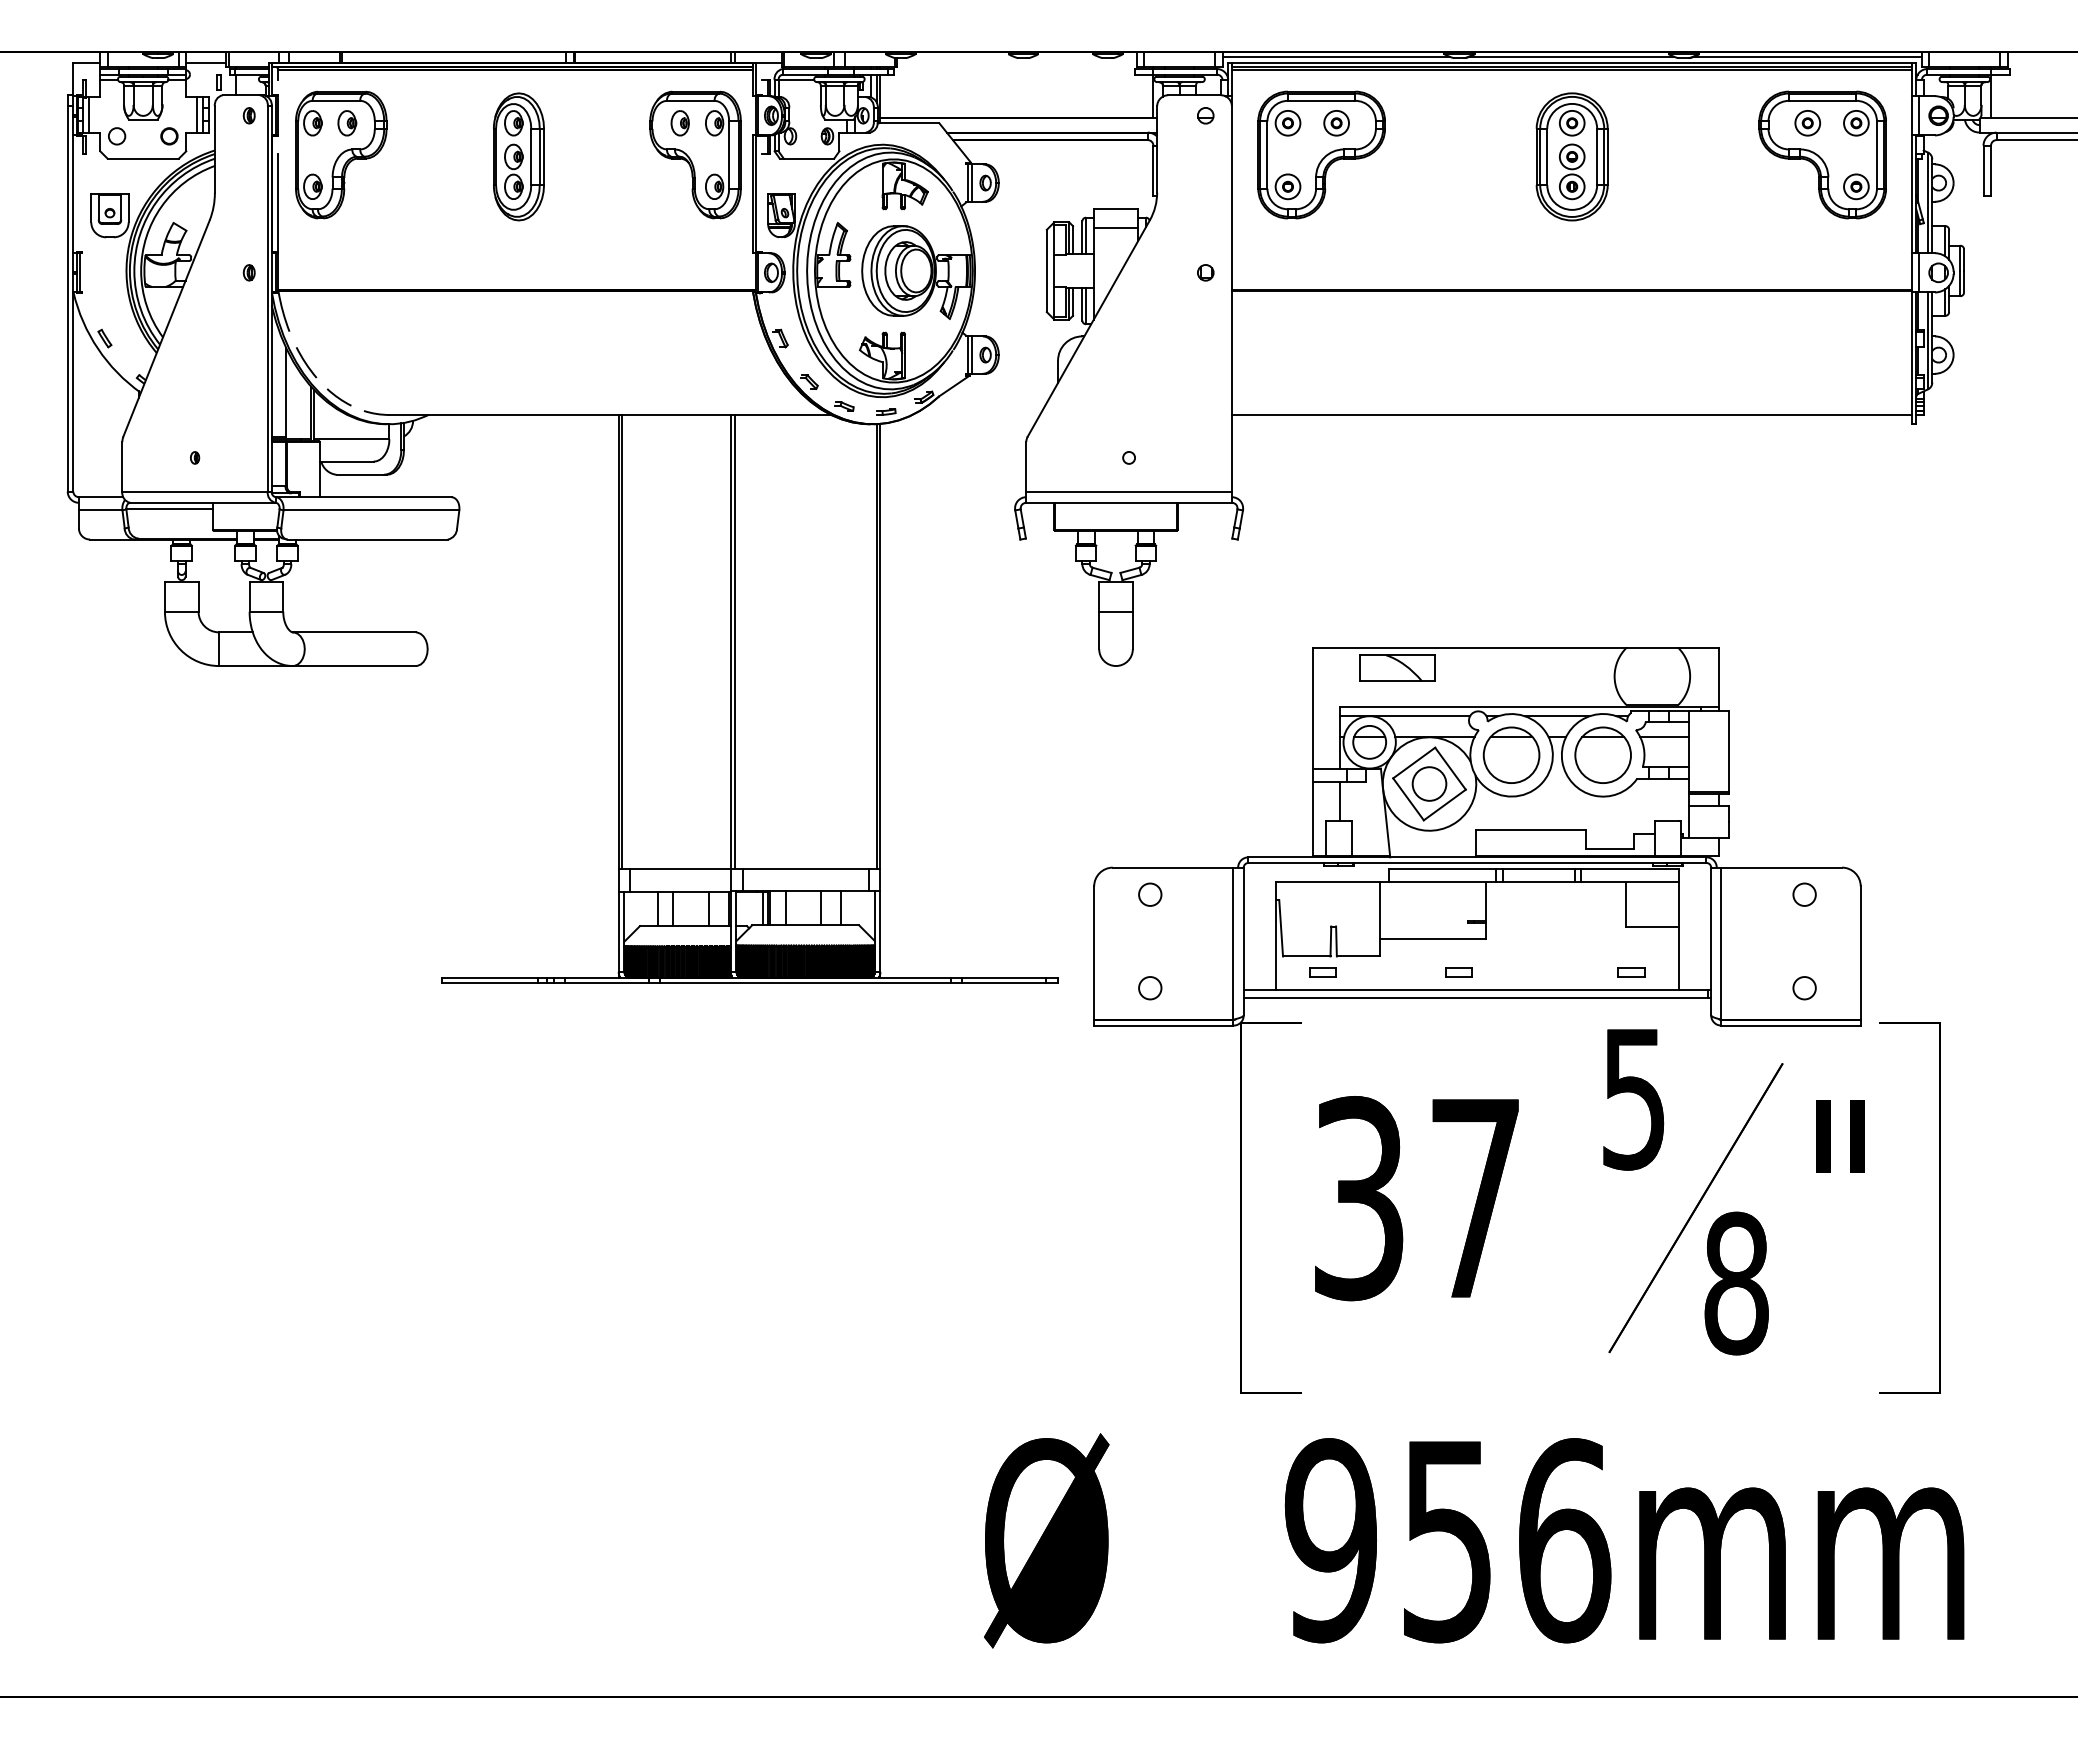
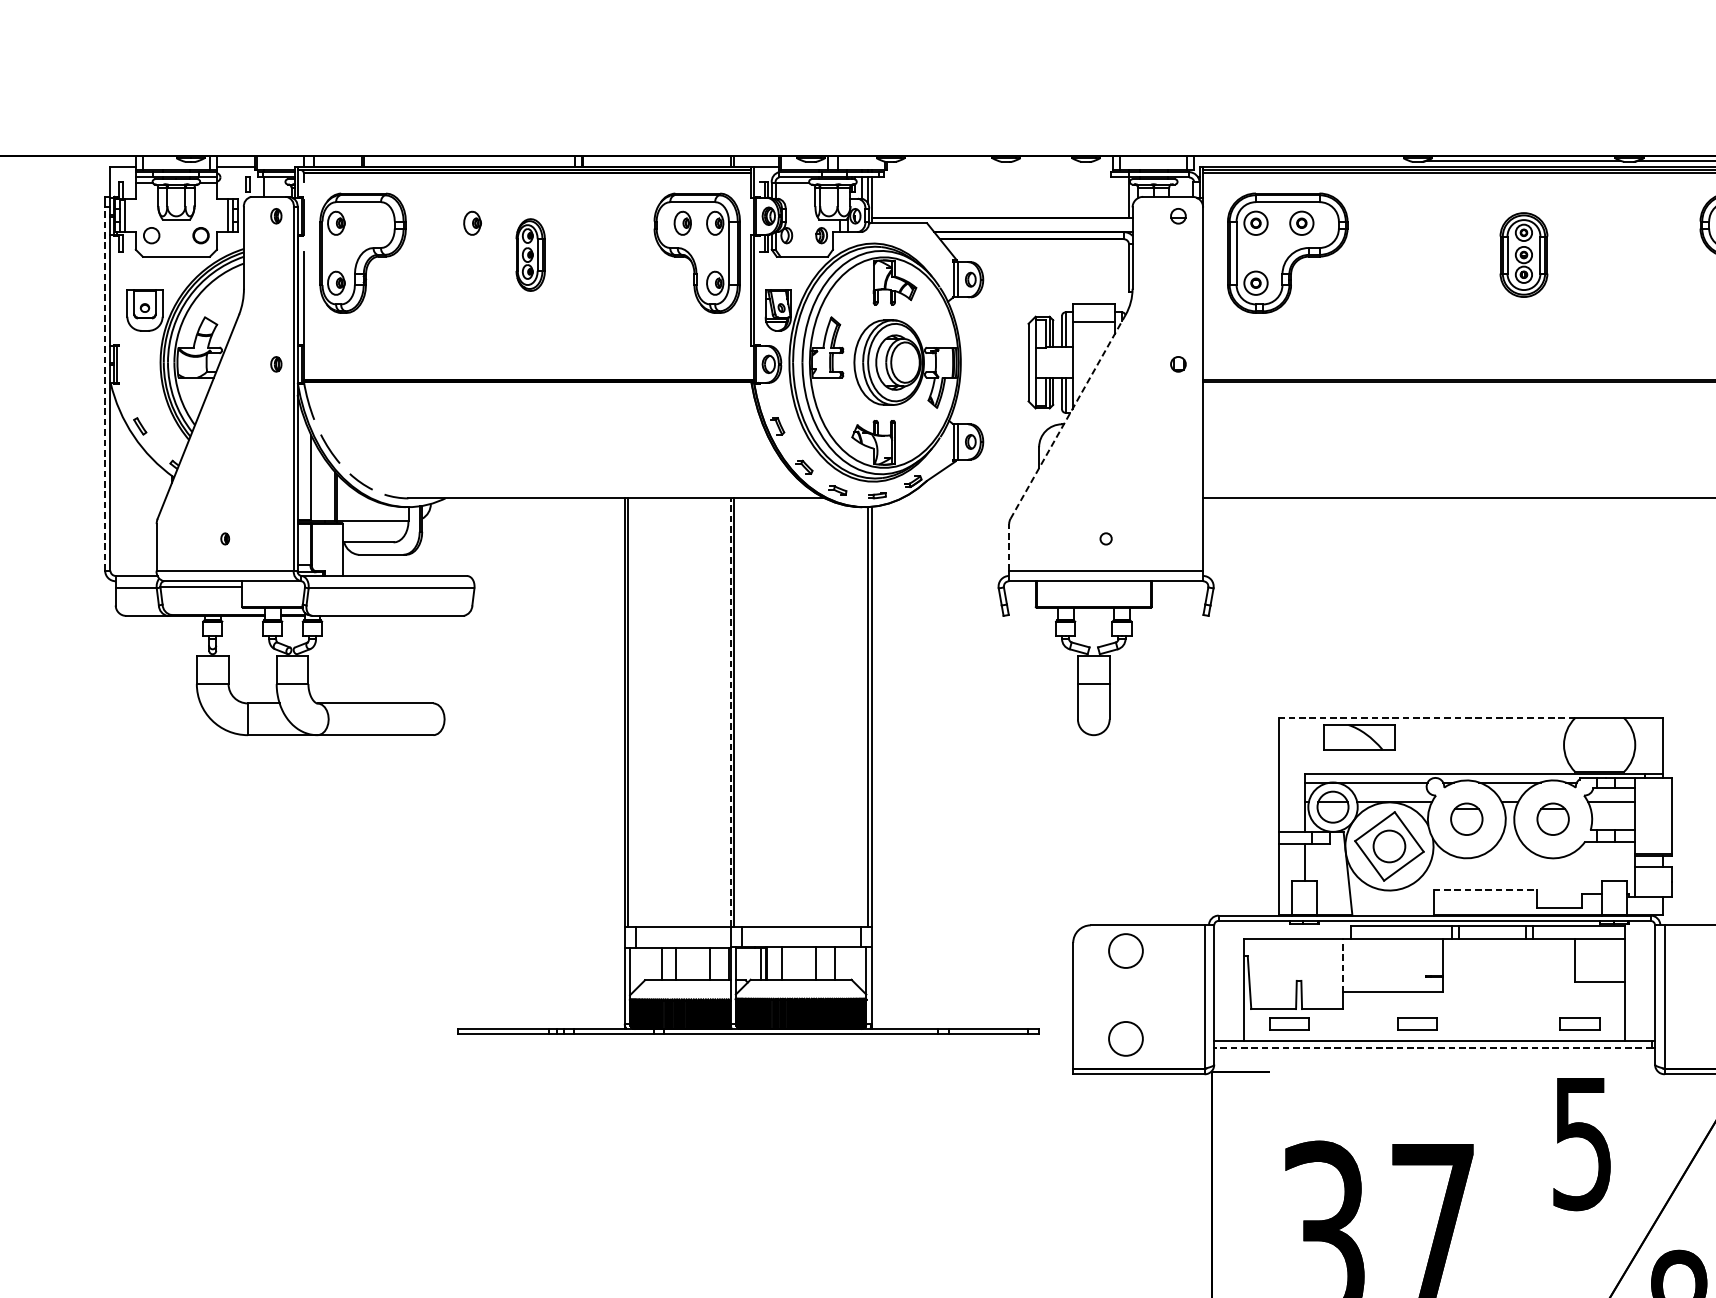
line: (1335, 56) -> (1300, 160), removed
part: (347, 123) -> (472, 223), moved
part: (518, 156) -> (530, 254), size x0.6
part: (1571, 156) -> (1523, 254), size x0.7
line: (67, 299) -> (104, 389), solid -> dashed
line: (1089, 328) -> (1068, 416), solid -> dashed
line: (1026, 466) -> (1009, 547), solid -> dashed
line: (730, 641) -> (730, 712), solid -> dashed
line: (1469, 647) -> (1427, 717), solid -> dashed
part: (1511, 754) -> (1466, 818), size x0.6
part: (1602, 754) -> (1552, 818), size x0.6
line: (1531, 830) -> (1485, 890), solid -> dashed
circle: (1150, 894) -> (1126, 950), size x1.6
line: (1380, 909) -> (1343, 964), solid -> dashed
part: (1322, 972) -> (1288, 1024), size x1.6
part: (1458, 972) -> (1416, 1024), size x1.6
part: (1631, 972) -> (1579, 1024), size x1.6
circle: (1150, 988) -> (1126, 1039), size x1.6
line: (1475, 997) -> (1432, 1047), solid -> dashed

